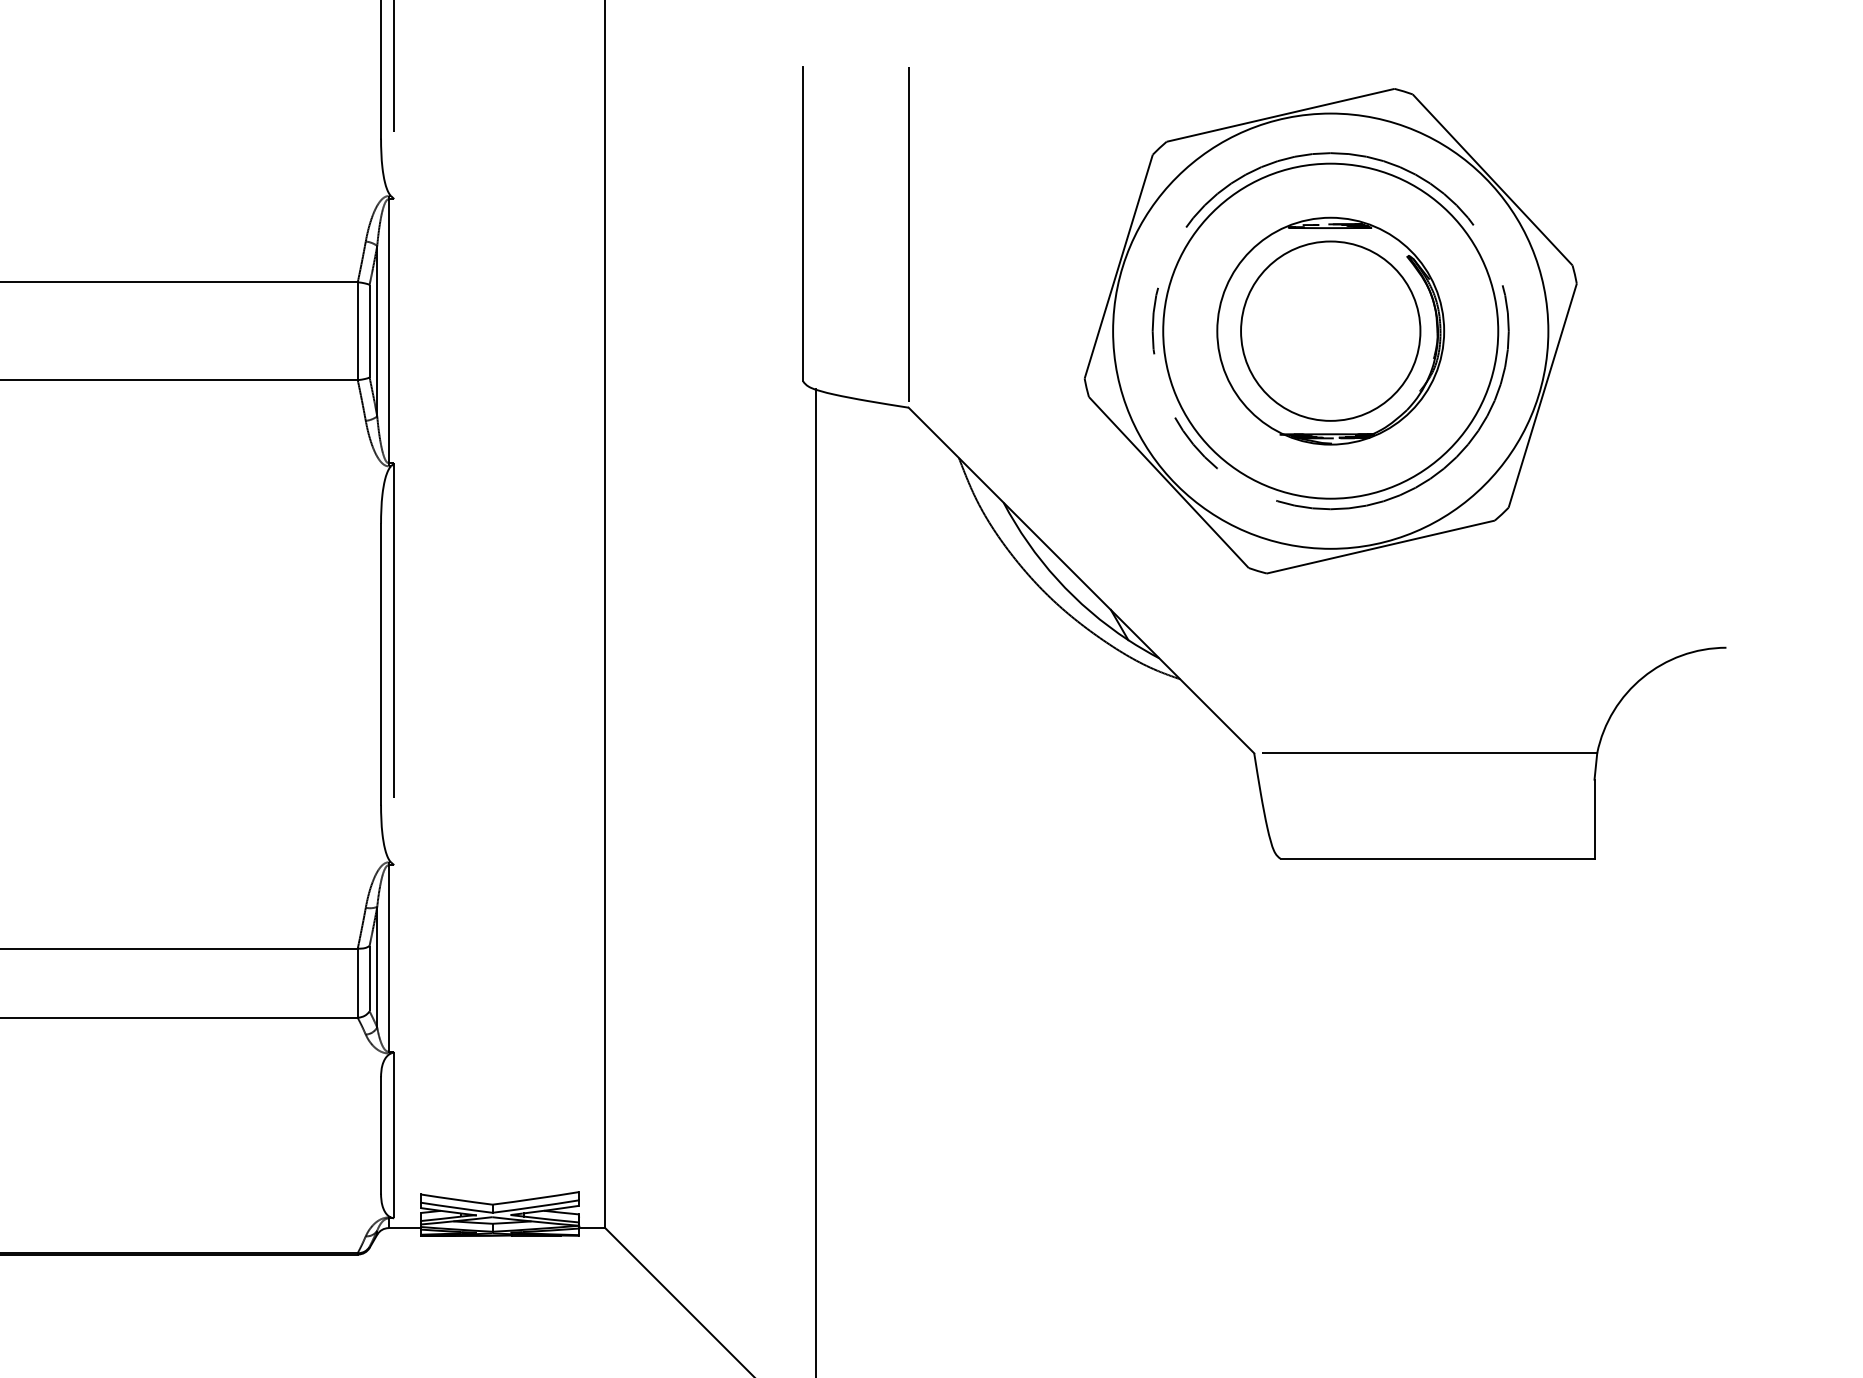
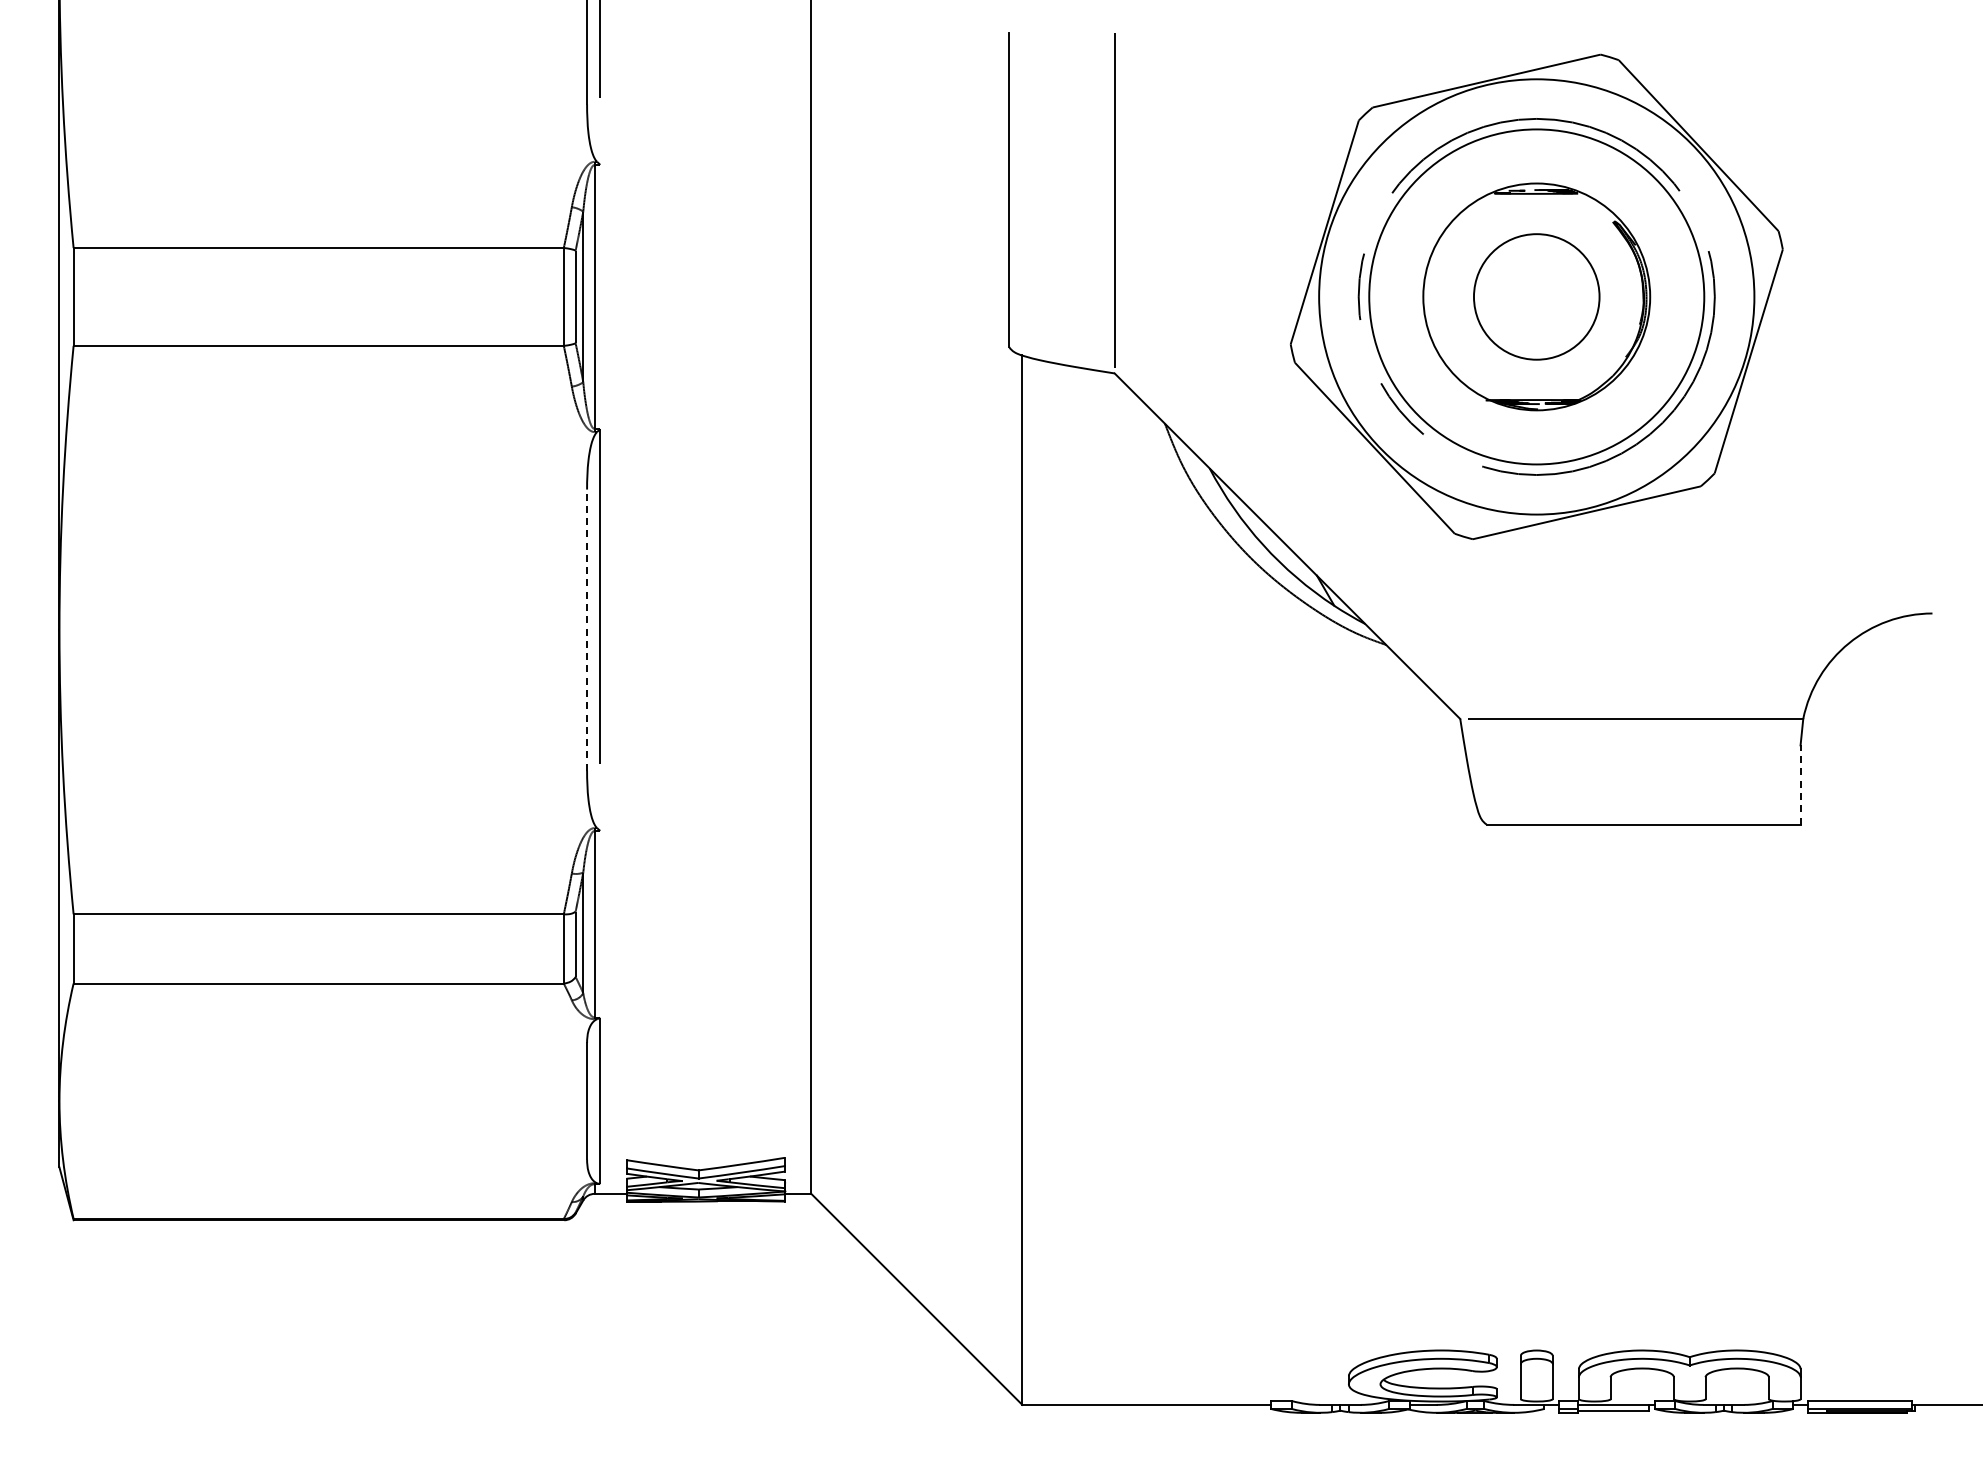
circle: (1330, 330) -> (1536, 296), size x0.7
line: (381, 664) -> (587, 630), solid -> dashed
line: (1594, 818) -> (1800, 784), solid -> dashed

